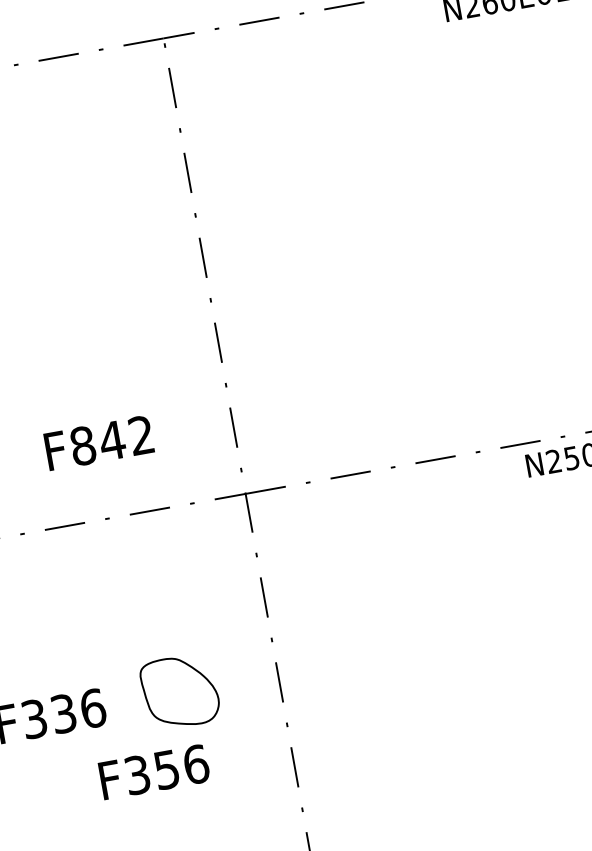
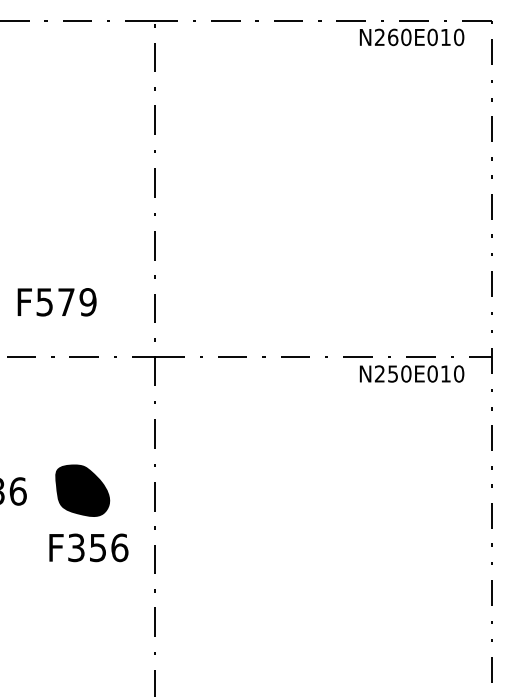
text: (112, 441) -> (66, 302), F842 -> F579
fill: (179, 691) -> (82, 490), added
text: (153, 771) -> (88, 547), moved

